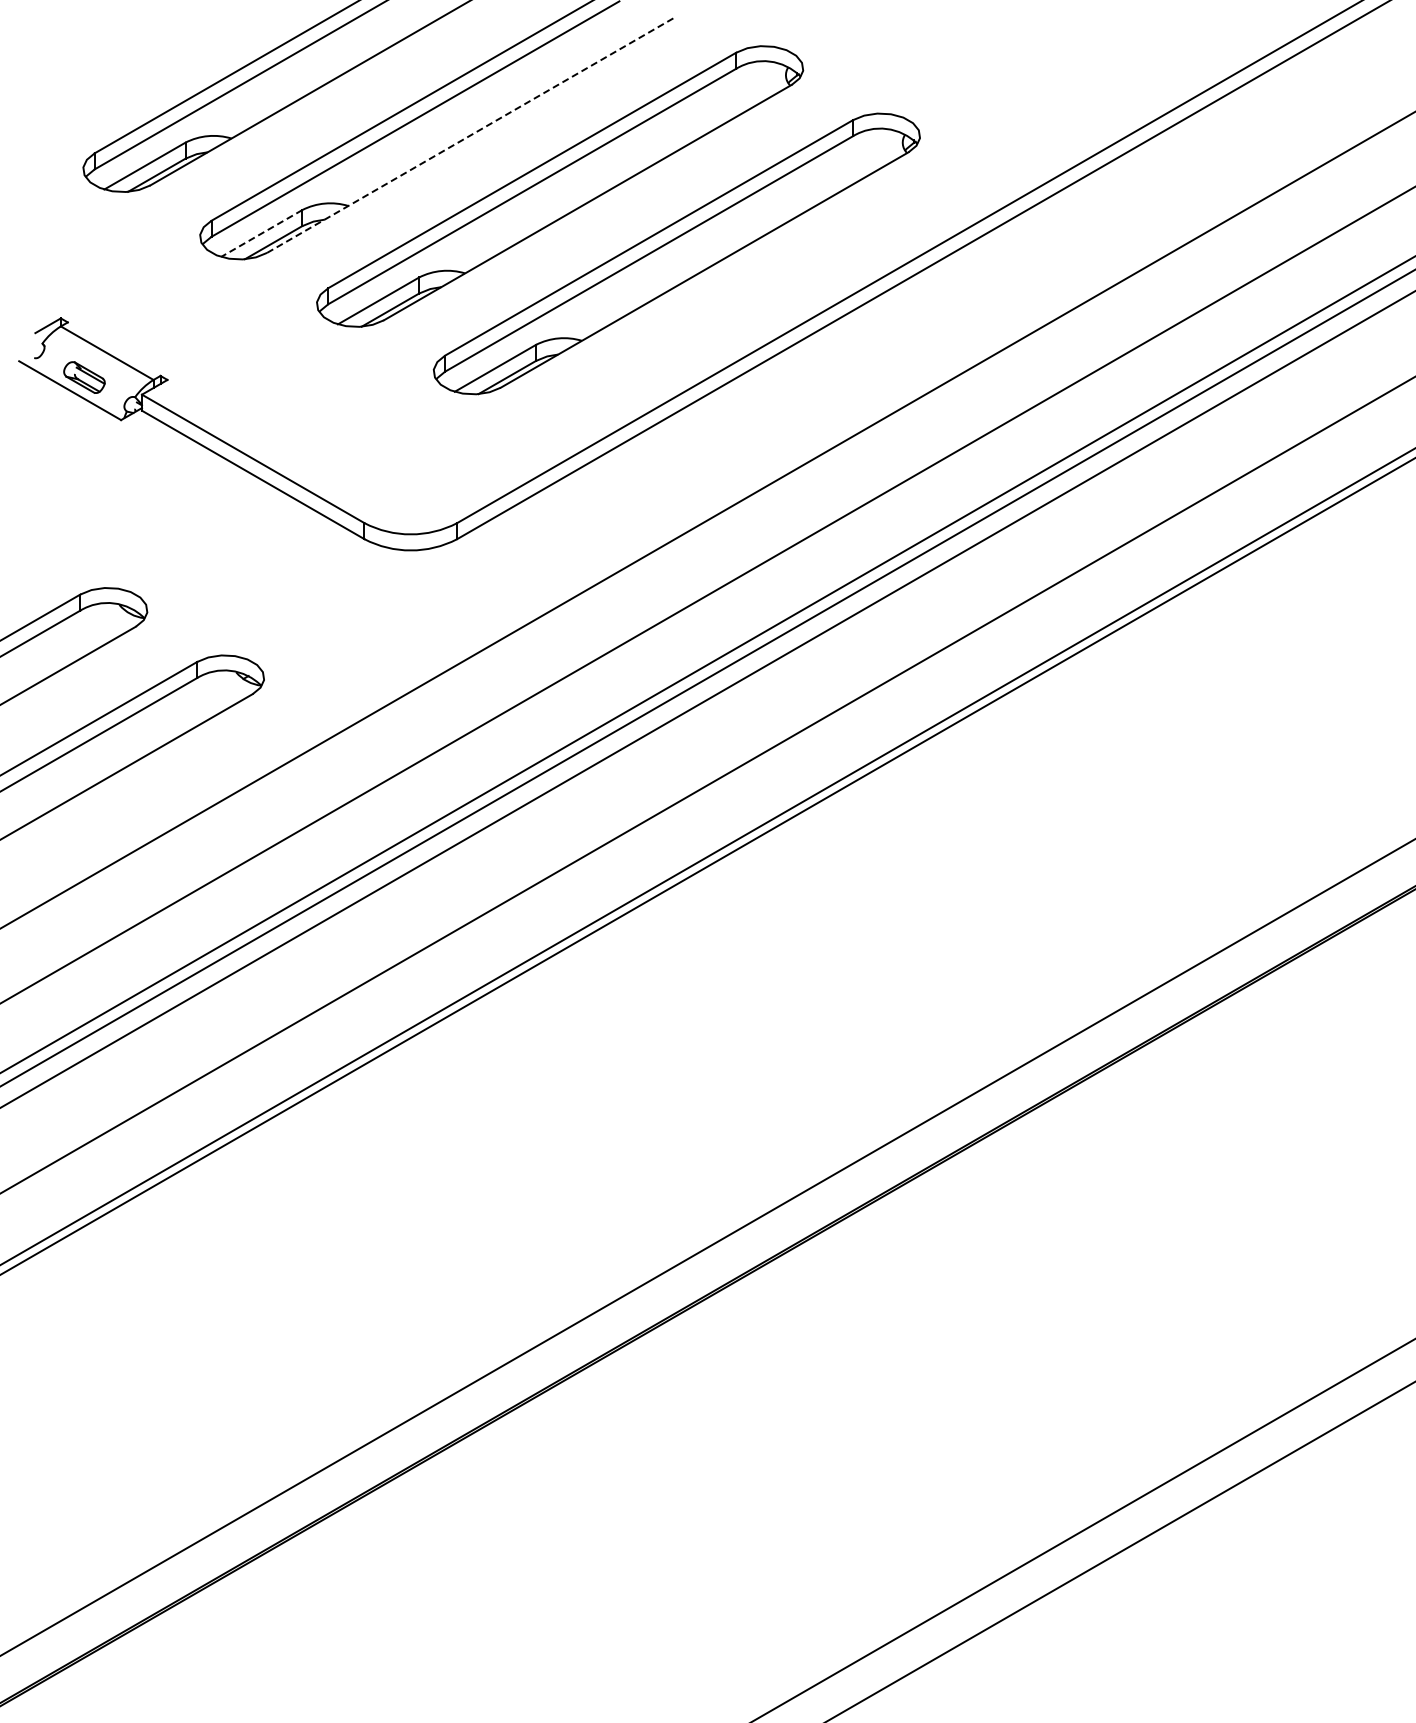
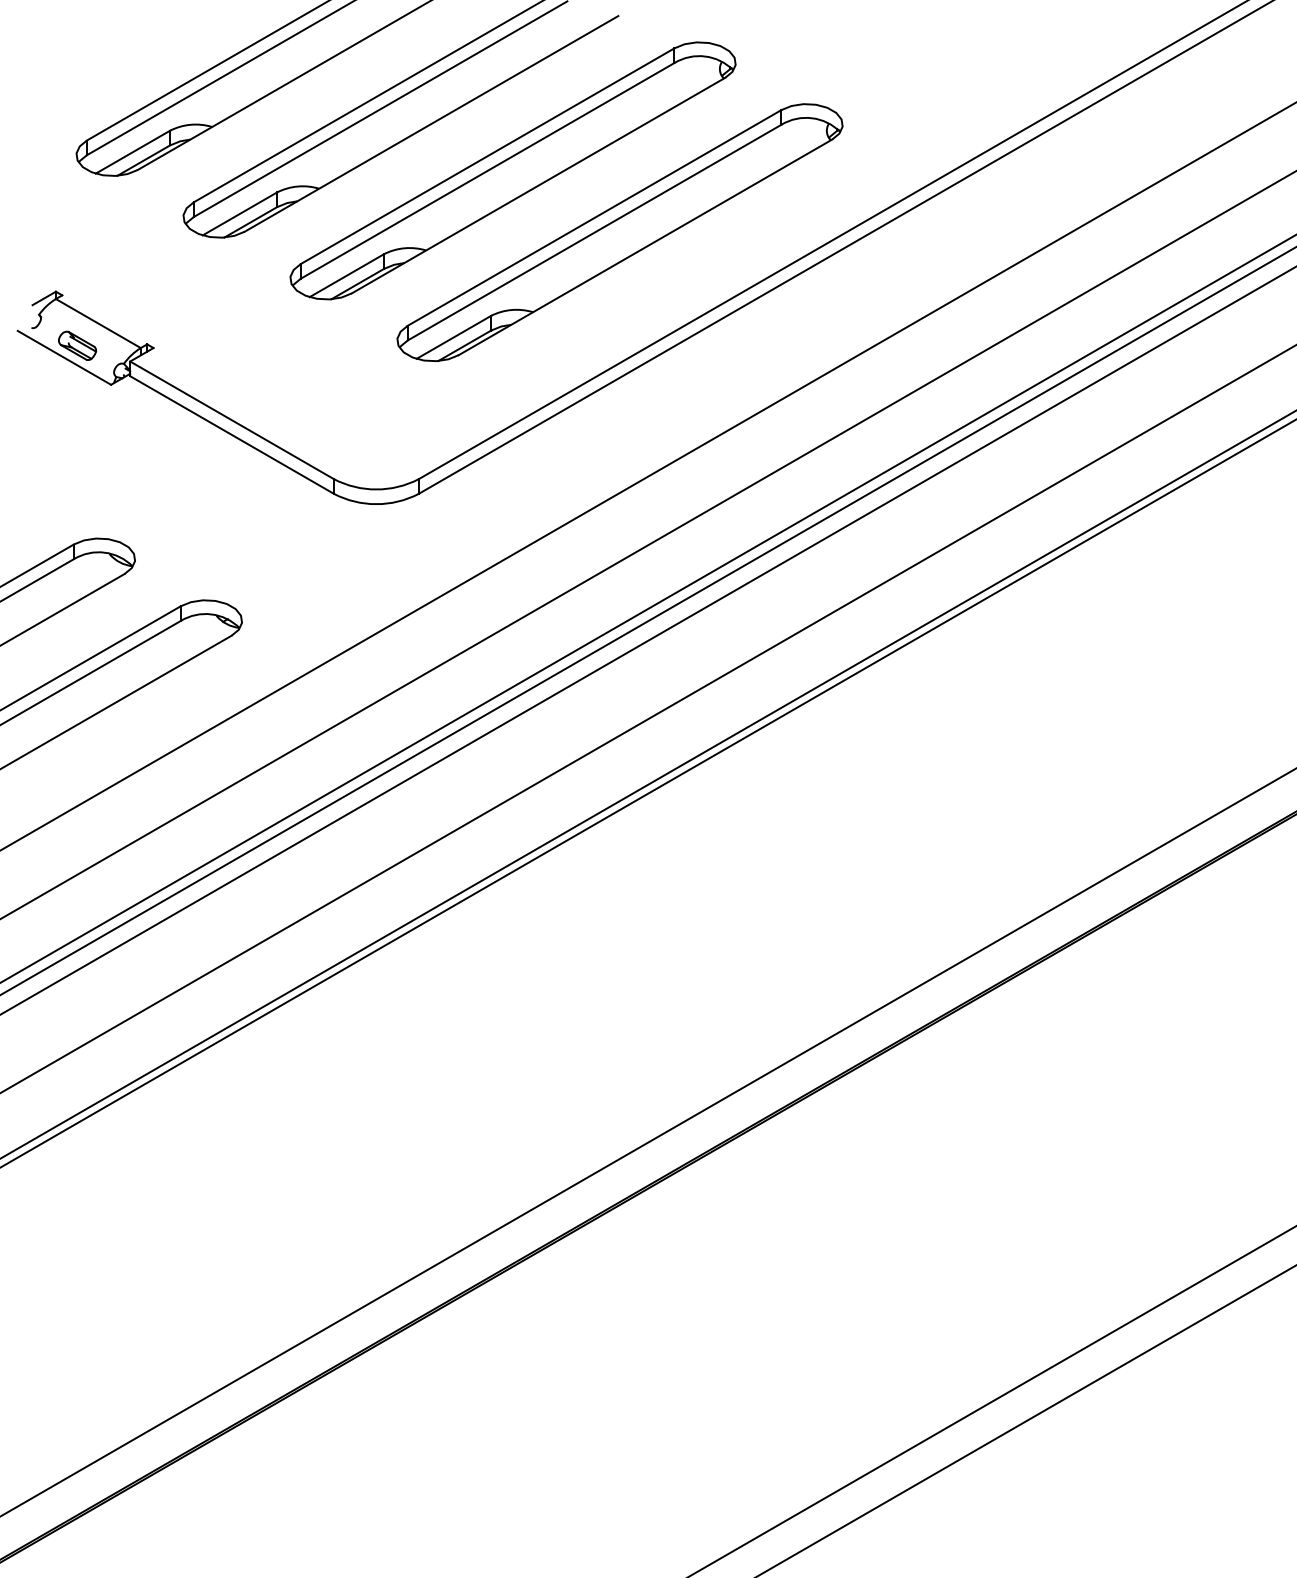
line: (471, 134) -> (431, 123), dashed -> solid
line: (261, 233) -> (239, 213), dashed -> solid

